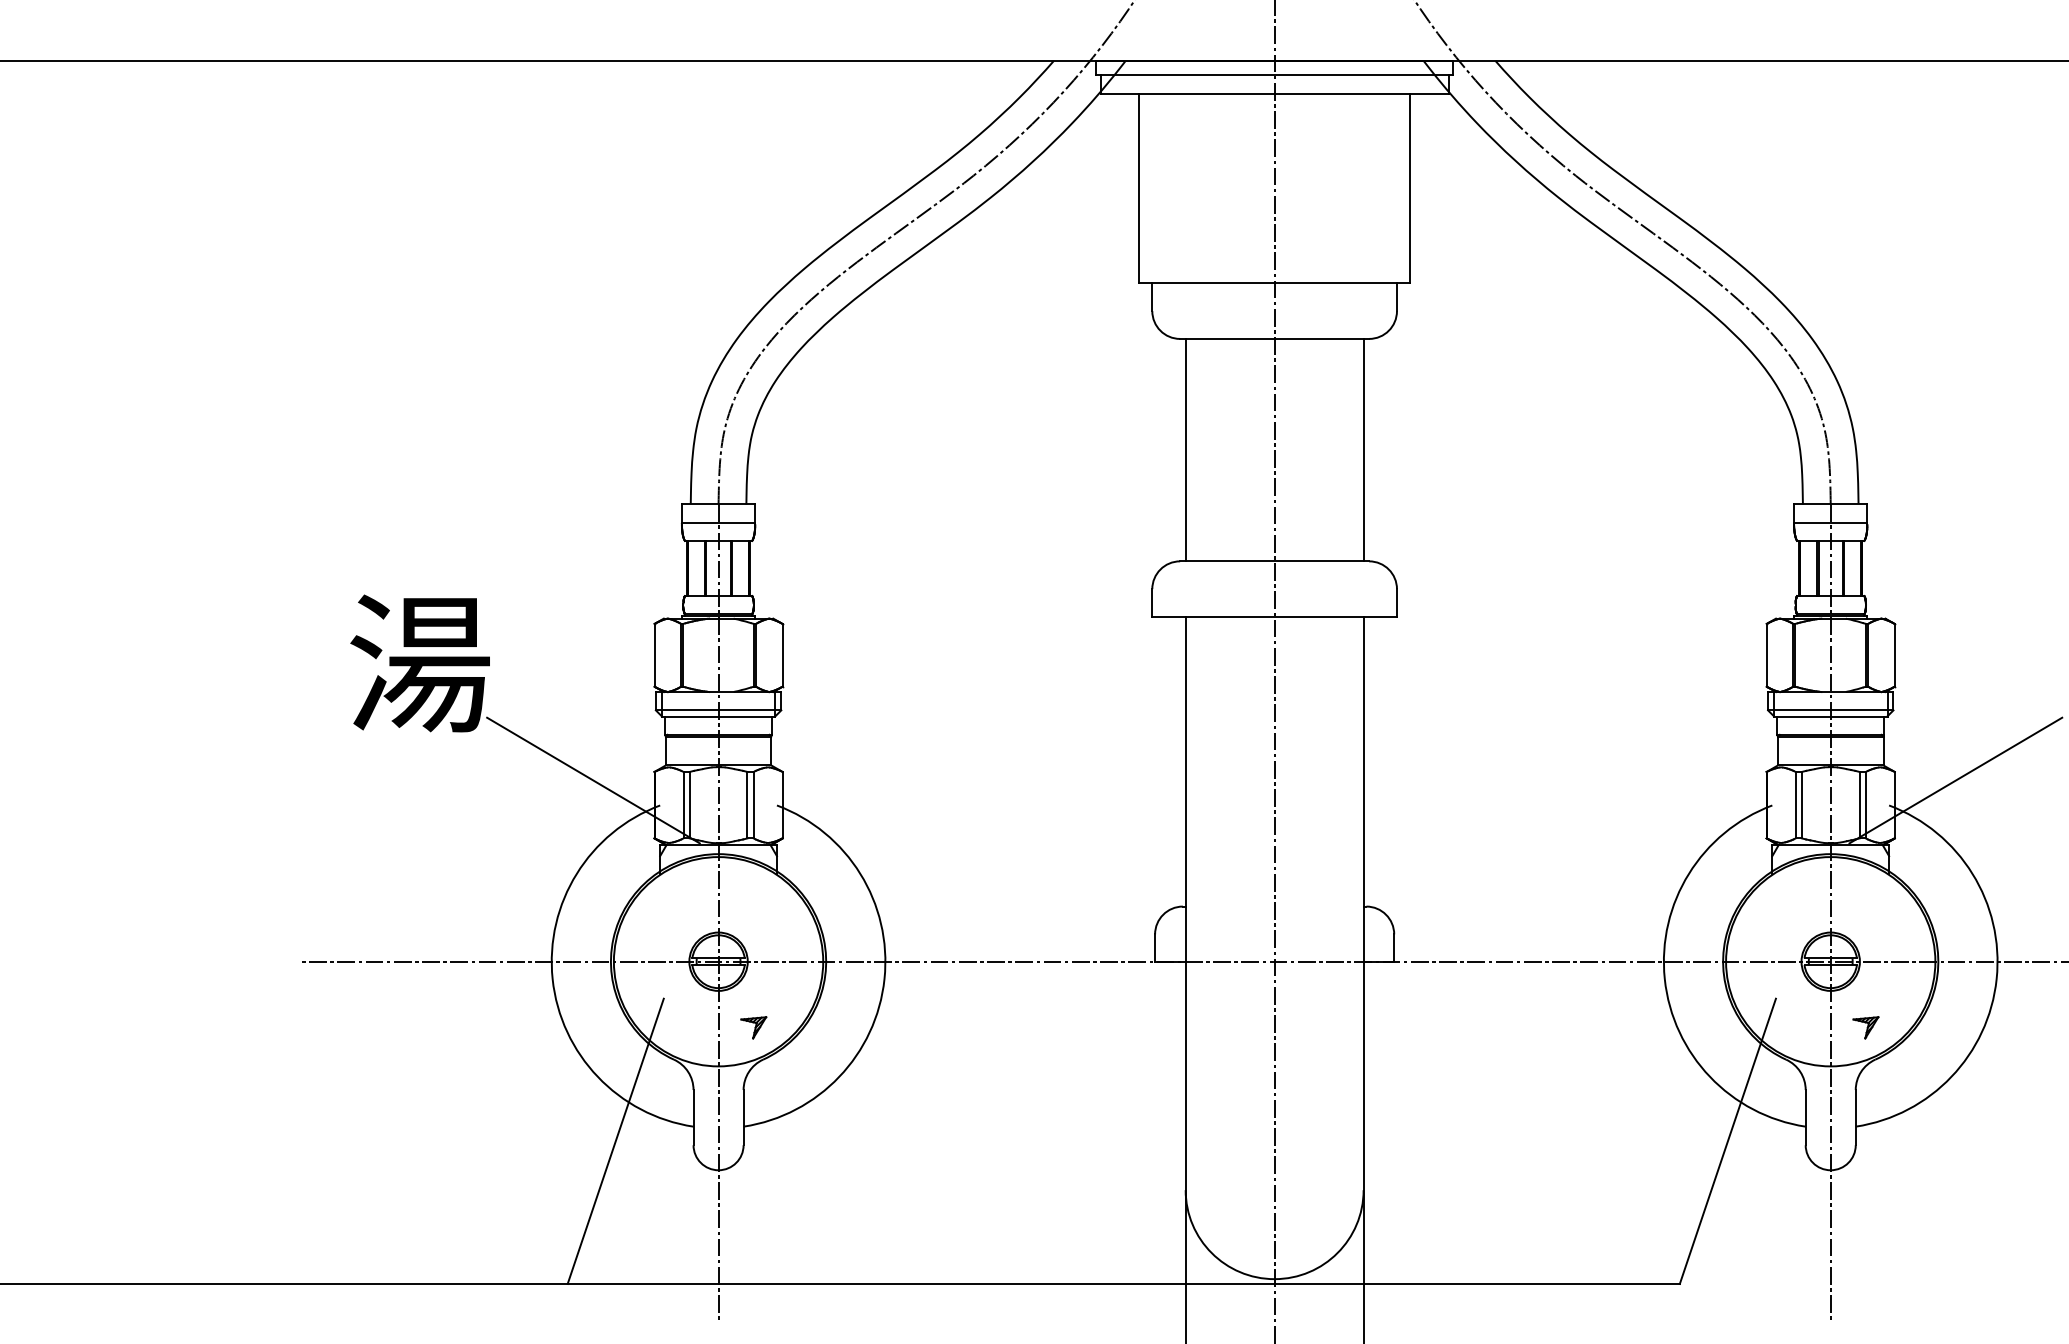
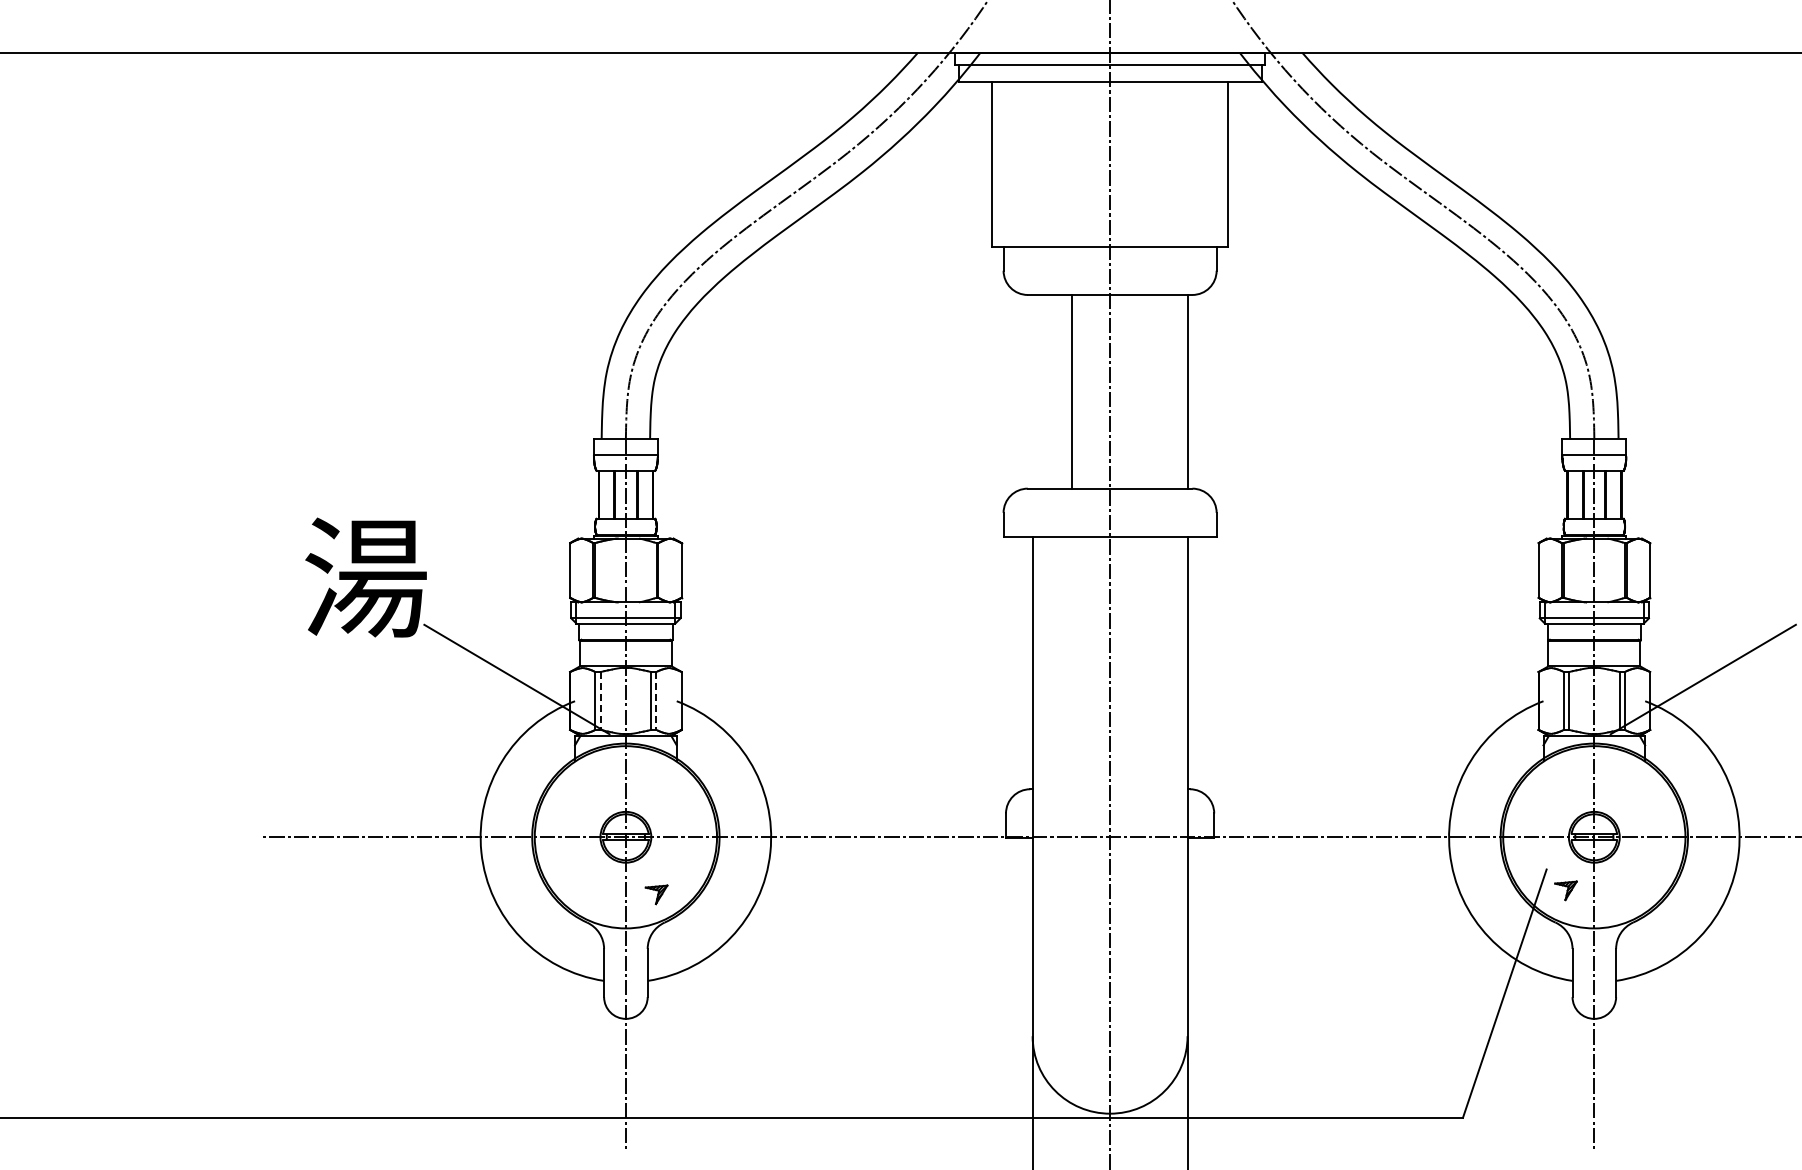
line: (1185, 449) -> (1071, 391), moved
line: (689, 804) -> (600, 700), solid -> dashed
line: (753, 804) -> (656, 700), solid -> dashed
part: (1865, 1027) -> (1565, 890), moved
line: (615, 1141) -> (536, 993), removed

